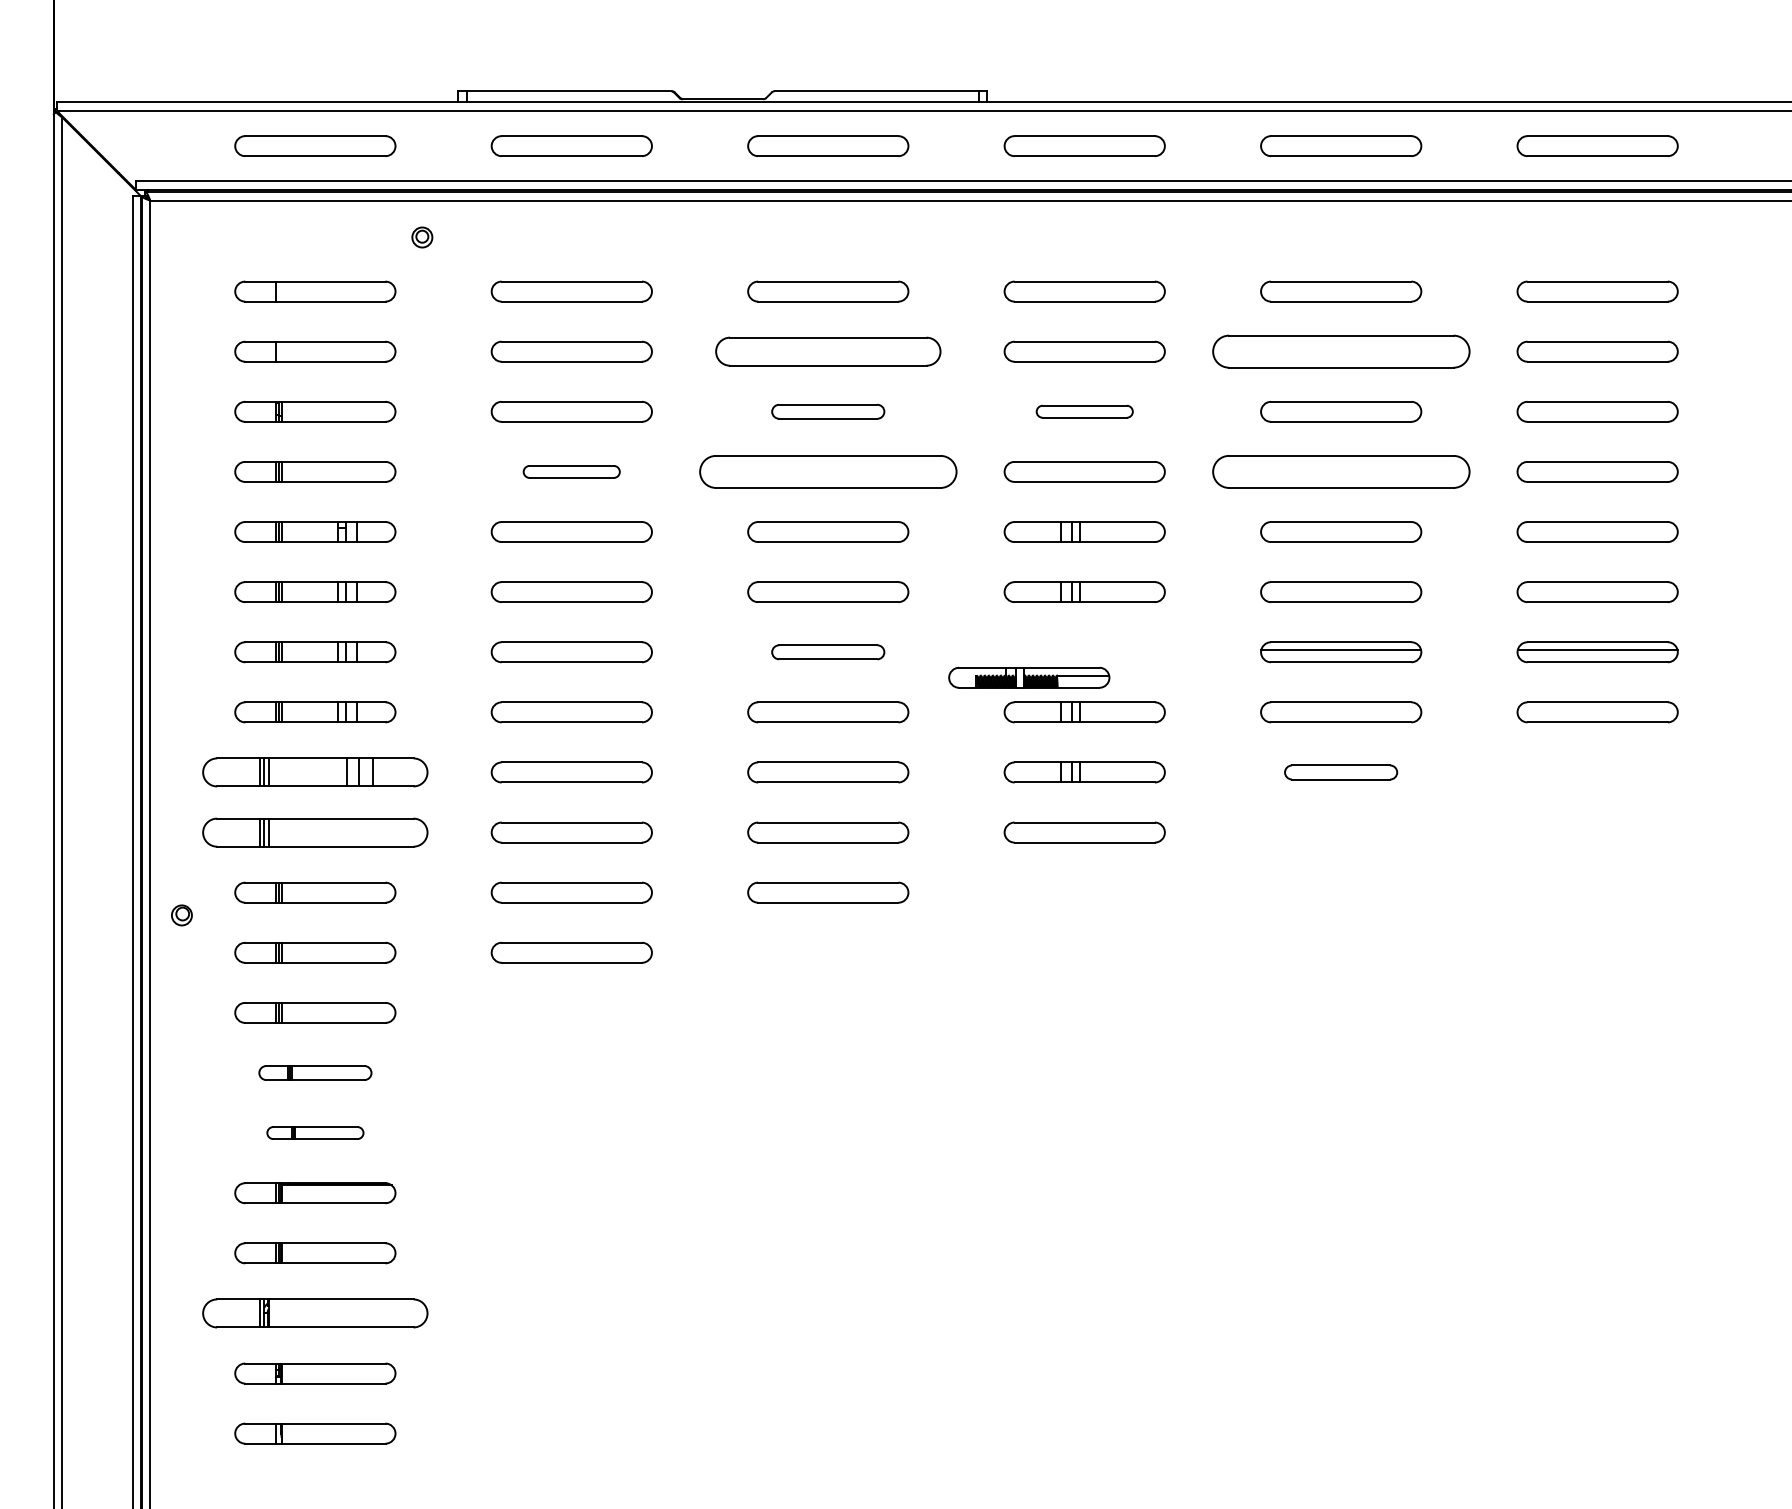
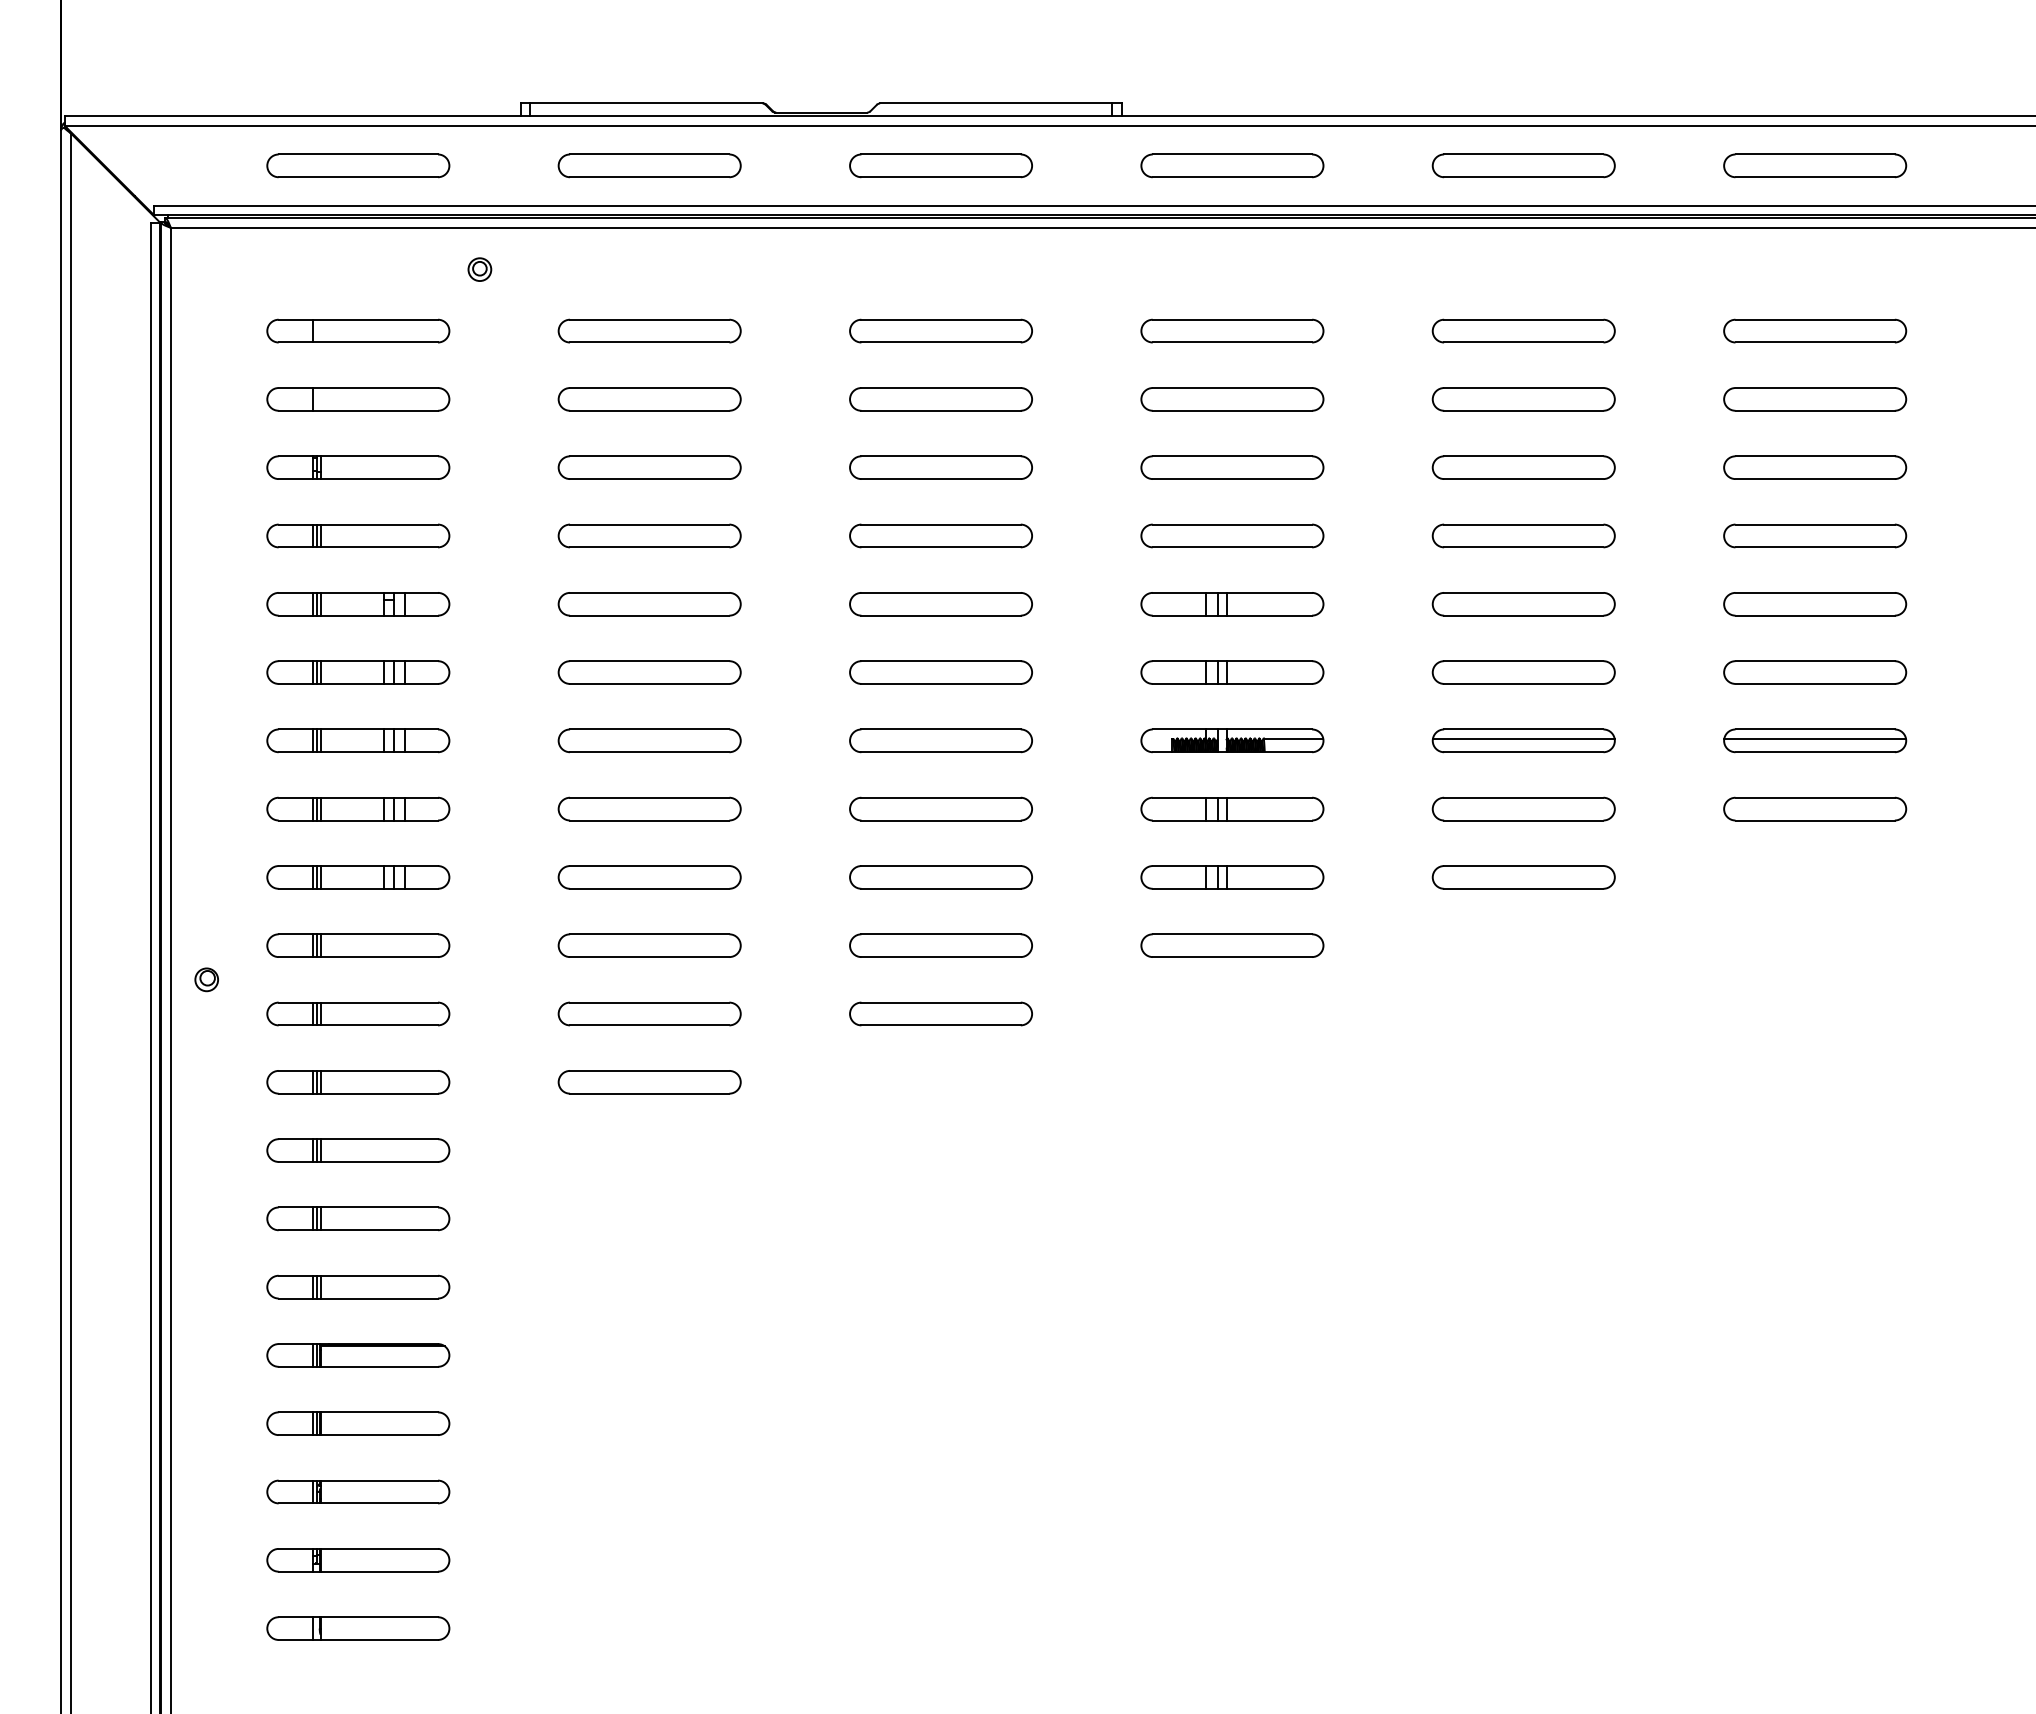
part: (827, 351) -> (940, 399), size x0.71
part: (1340, 351) -> (1523, 399), size x0.62
part: (827, 411) -> (940, 467), size x1.43
part: (1084, 411) -> (1232, 467), size x1.67
part: (571, 471) -> (649, 535), size x1.67
part: (827, 471) -> (940, 535), size x0.62
part: (1340, 471) -> (1523, 535), size x0.62
part: (827, 651) -> (940, 740), size x1.43
part: (1029, 677) -> (1232, 740), moved
part: (315, 772) -> (358, 877), size x0.71
part: (1340, 772) -> (1523, 877), size x1.43
part: (315, 832) -> (358, 945), size x0.71
part: (181, 915) -> (206, 979), moved
part: (315, 1072) -> (358, 1218), size x1.43
part: (315, 1132) -> (358, 1286), size x1.67
part: (315, 1312) -> (358, 1491), size x0.71

